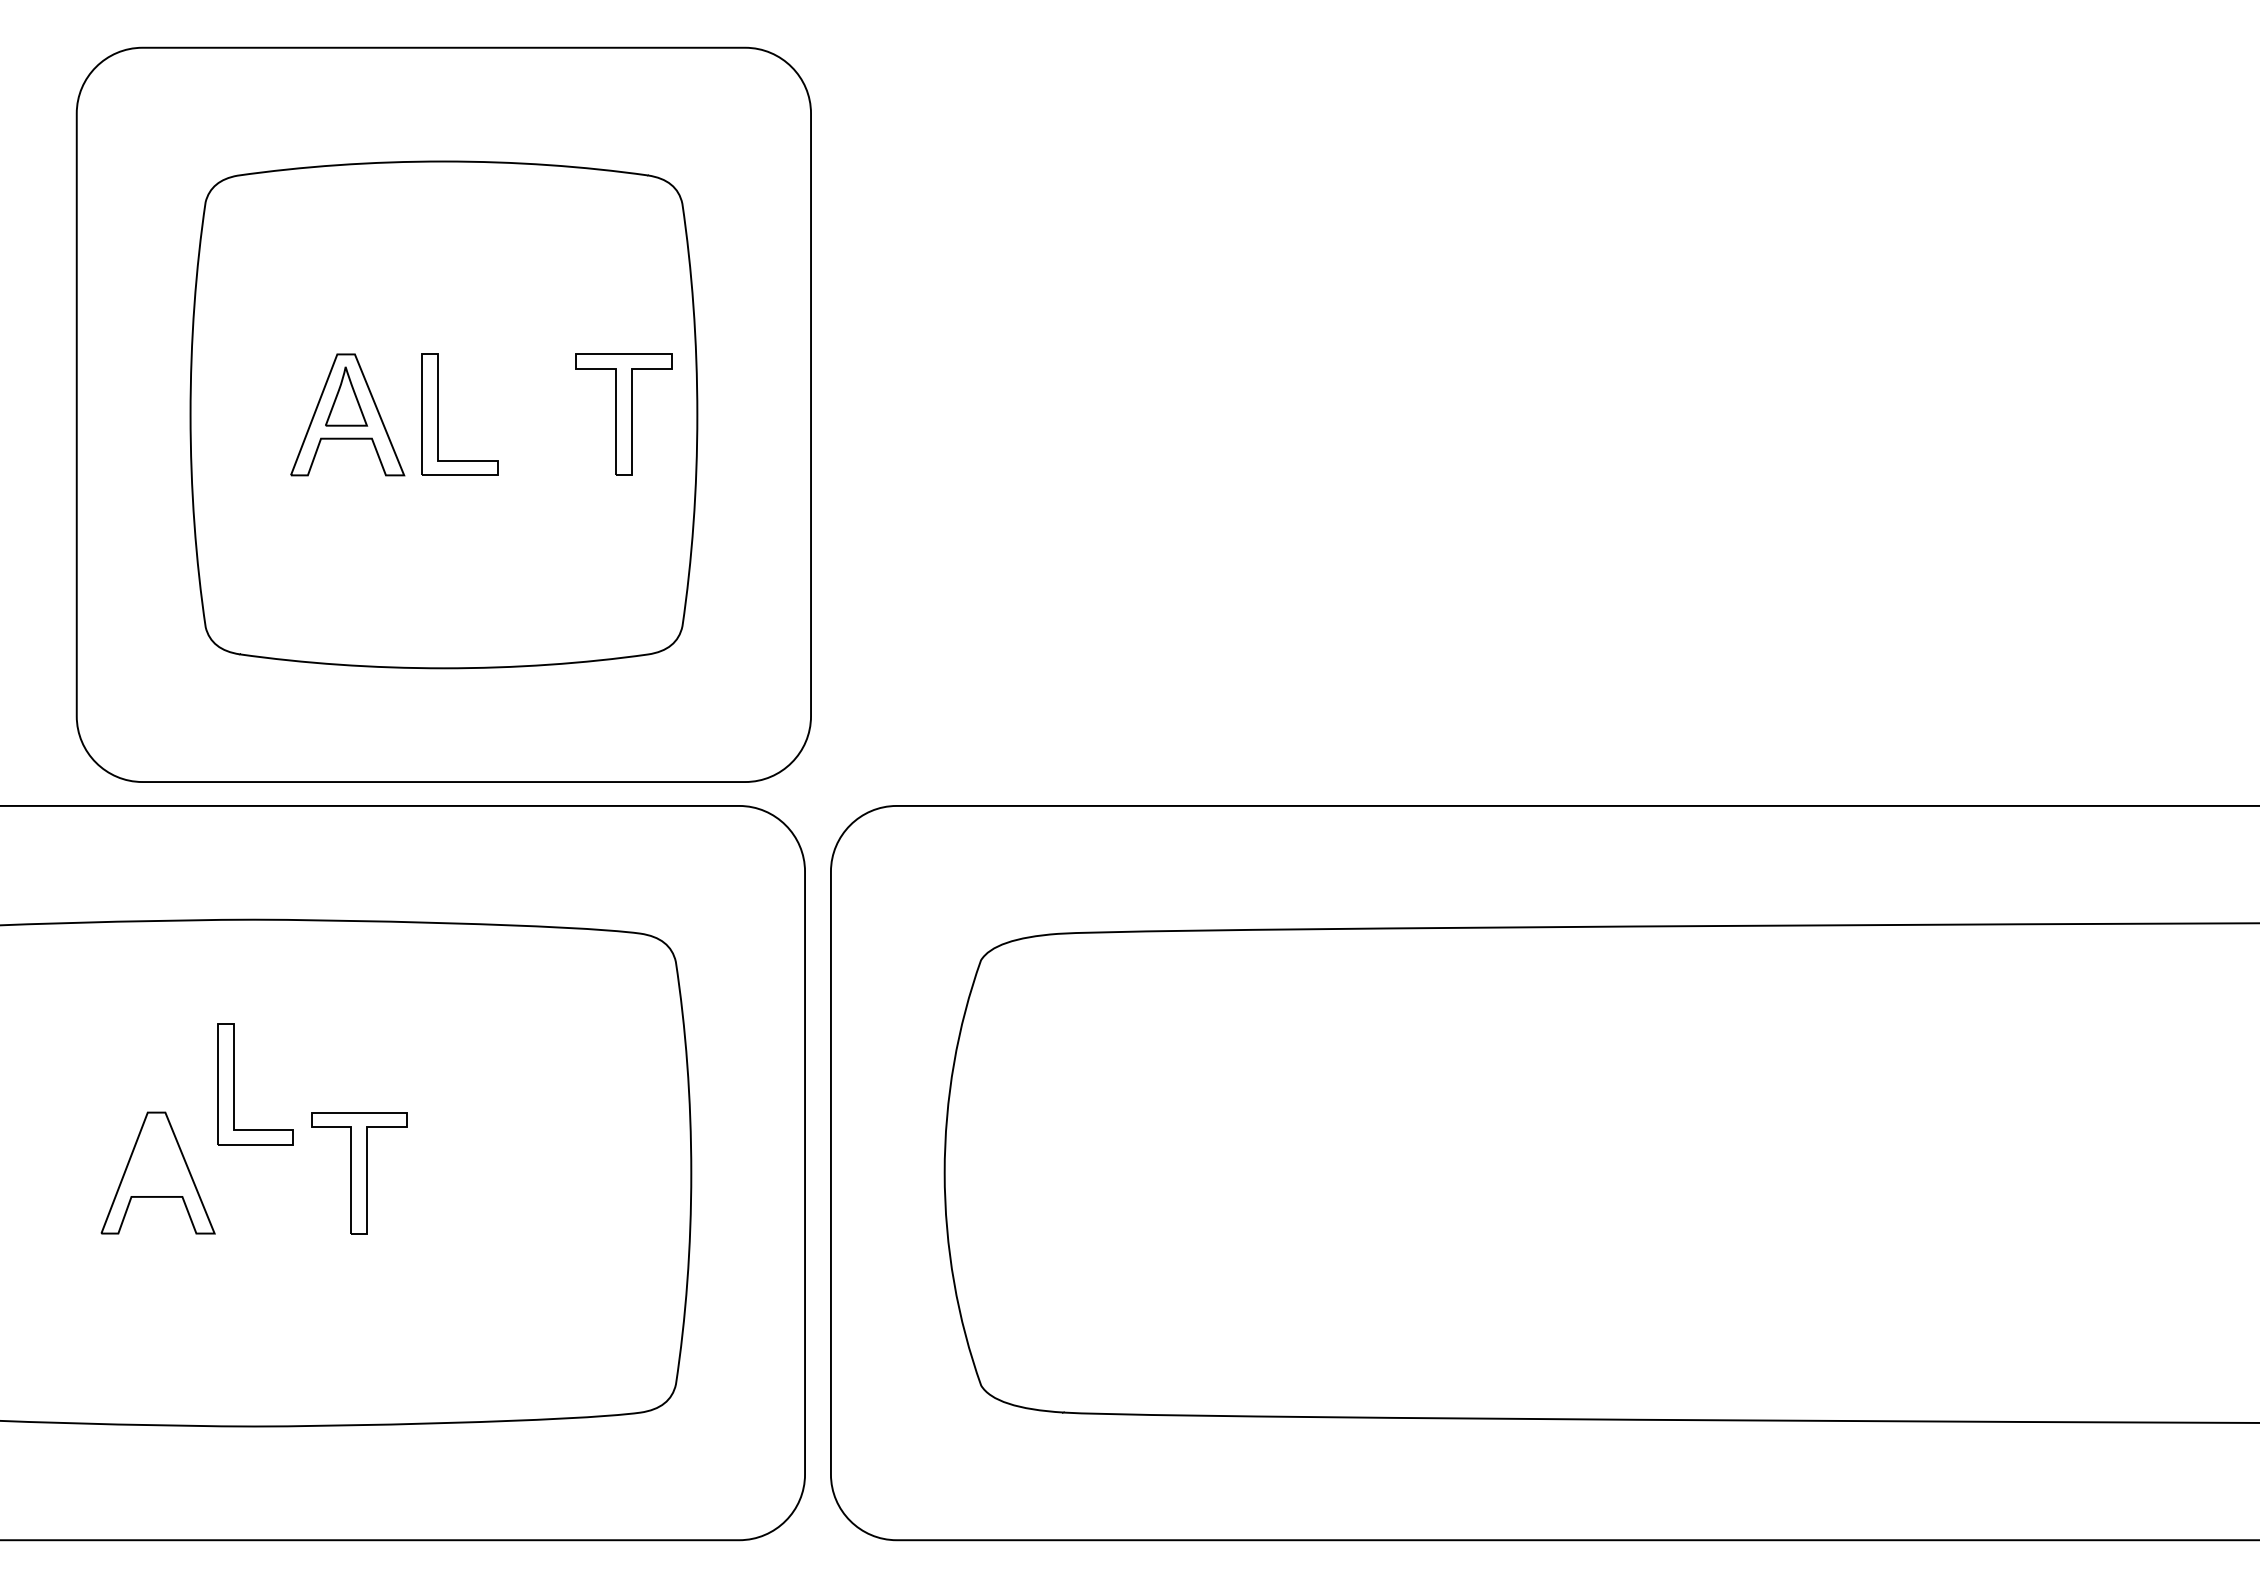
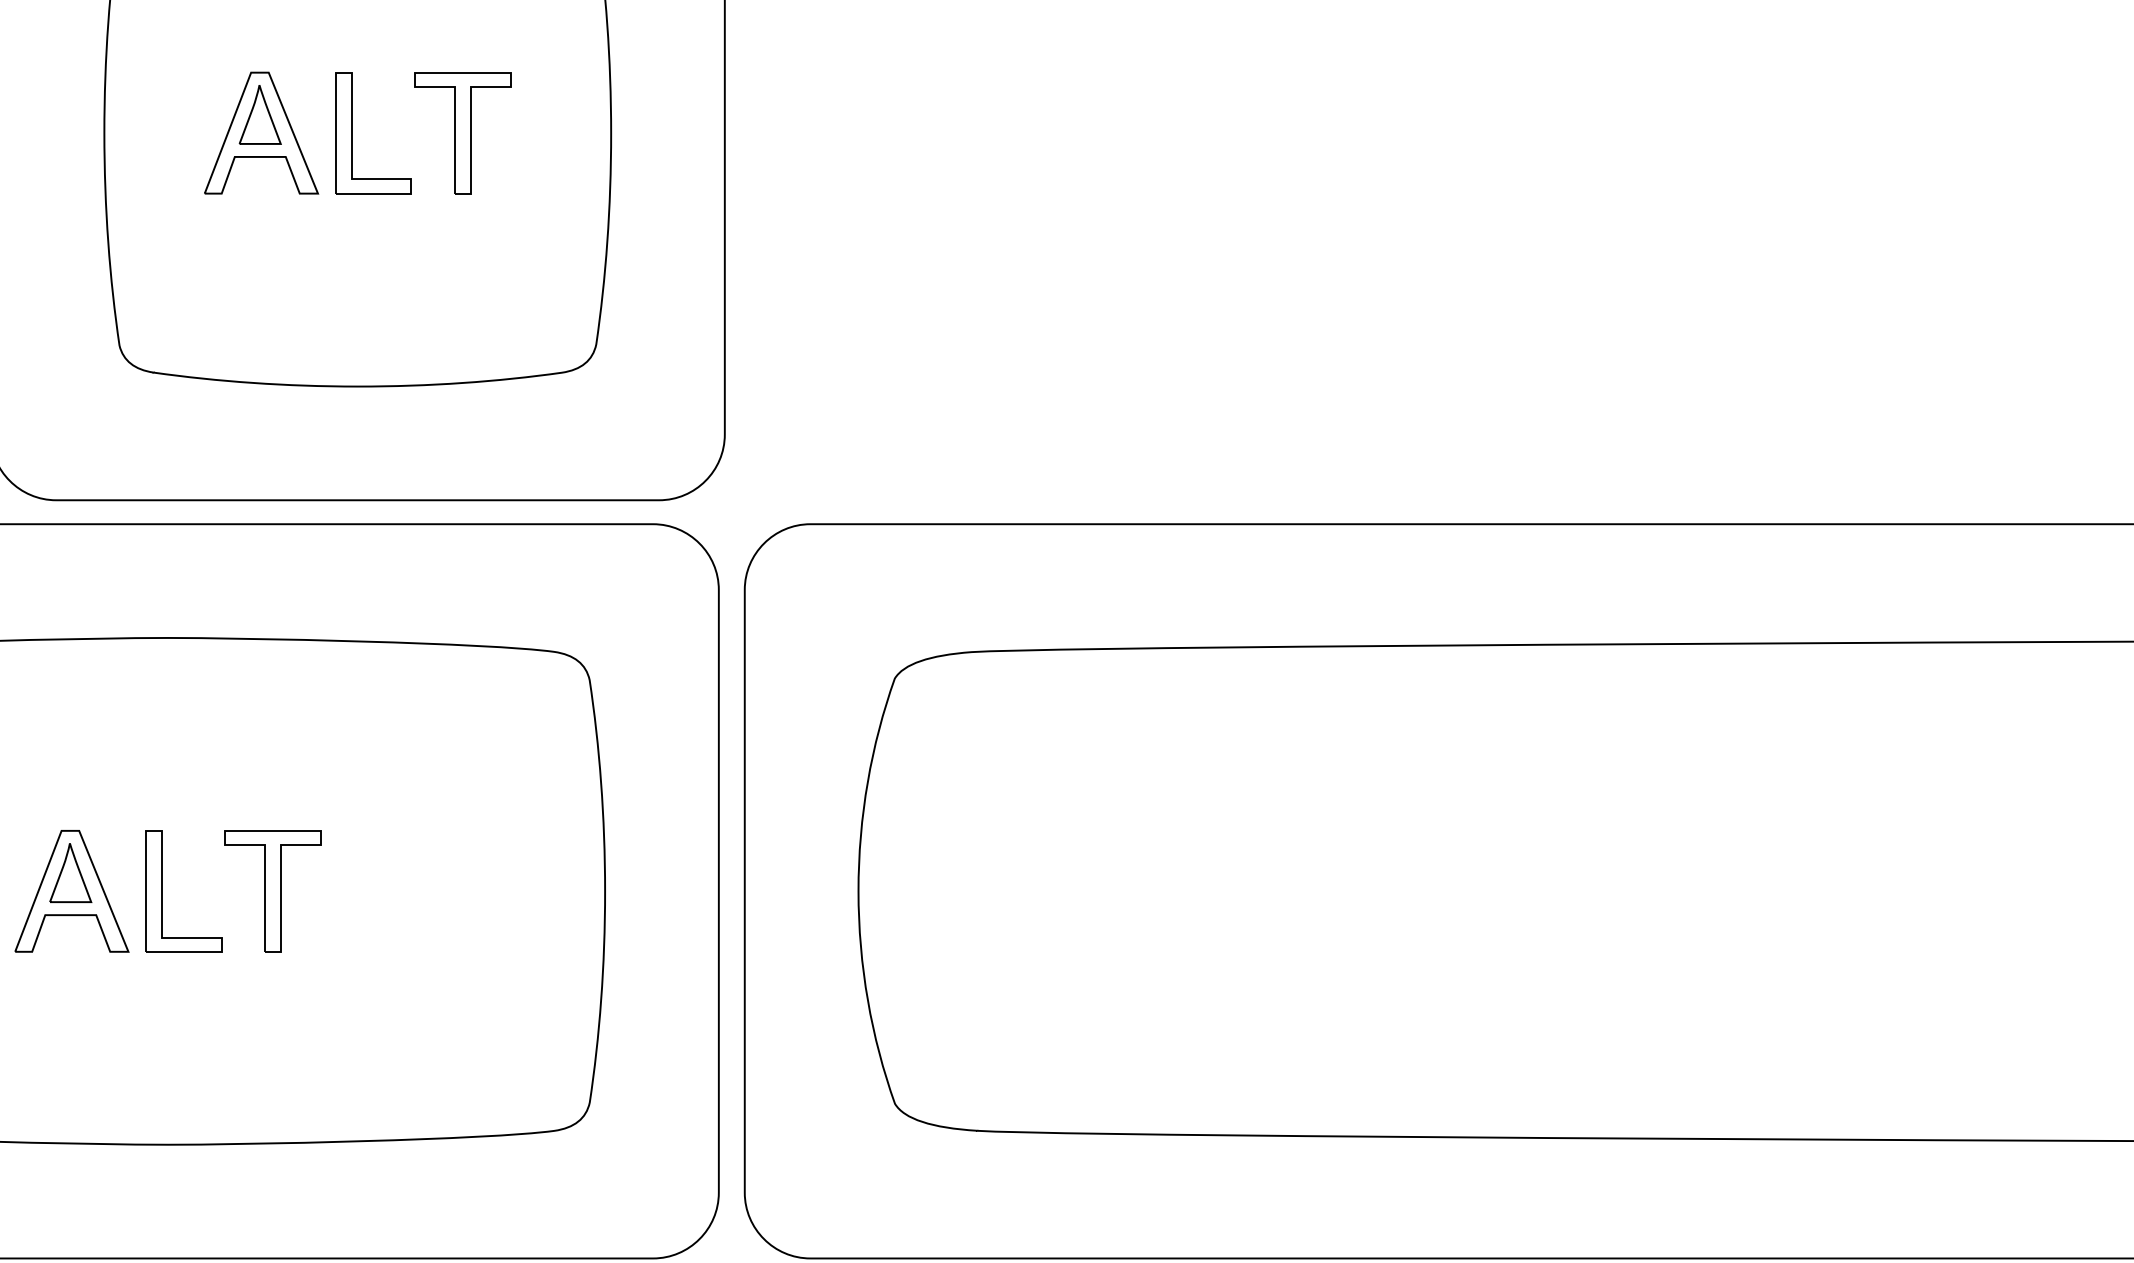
part: (623, 414) -> (462, 132), moved
part: (234, 1084) -> (163, 891), moved
part: (156, 1154) -> (70, 872), added

